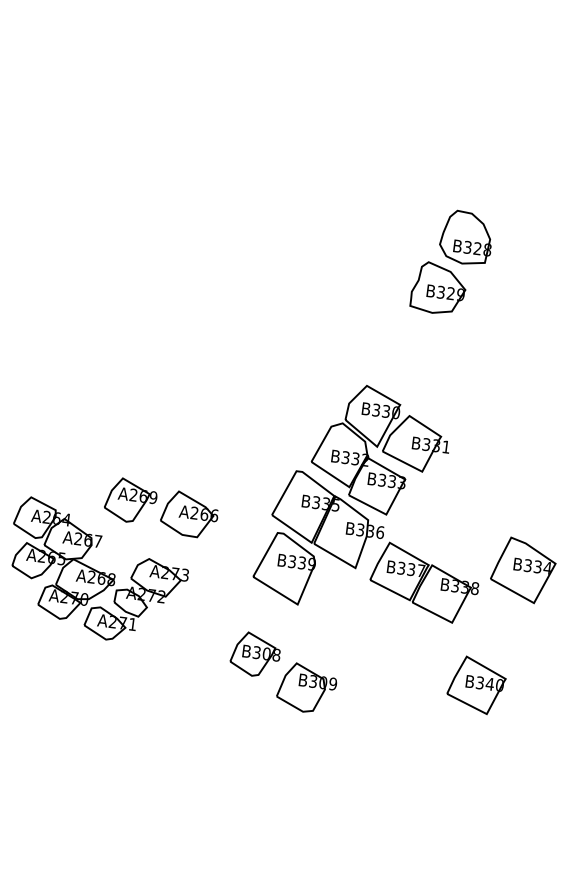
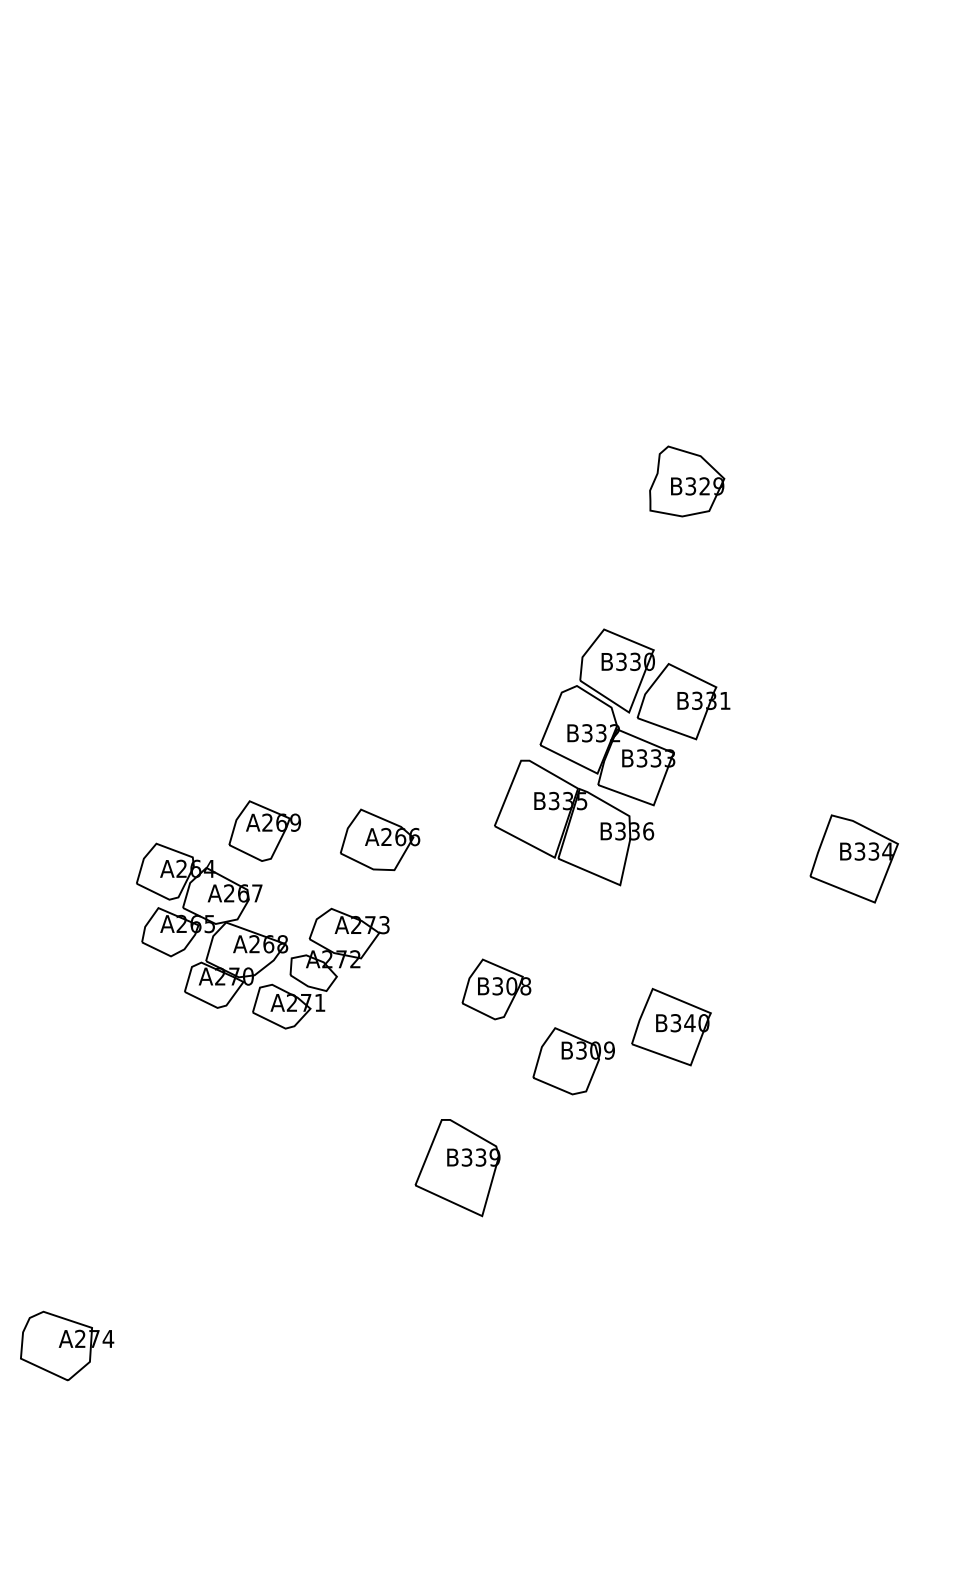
part: (466, 238) -> (716, 406), removed
part: (130, 500) -> (264, 830), moved
part: (284, 568) -> (457, 1168), moved
part: (424, 583) -> (718, 894), removed
part: (255, 654) -> (496, 989), moved
part: (476, 684) -> (671, 1026), moved

